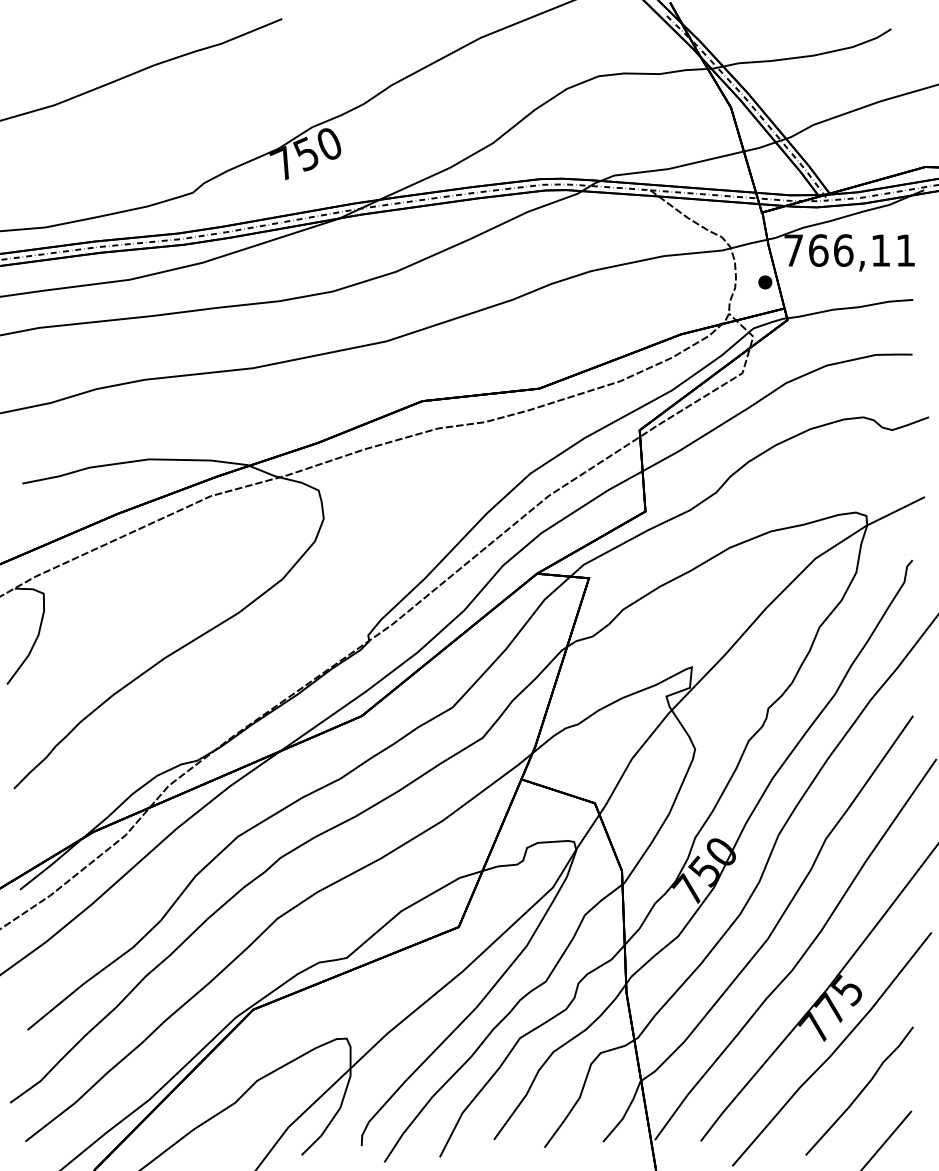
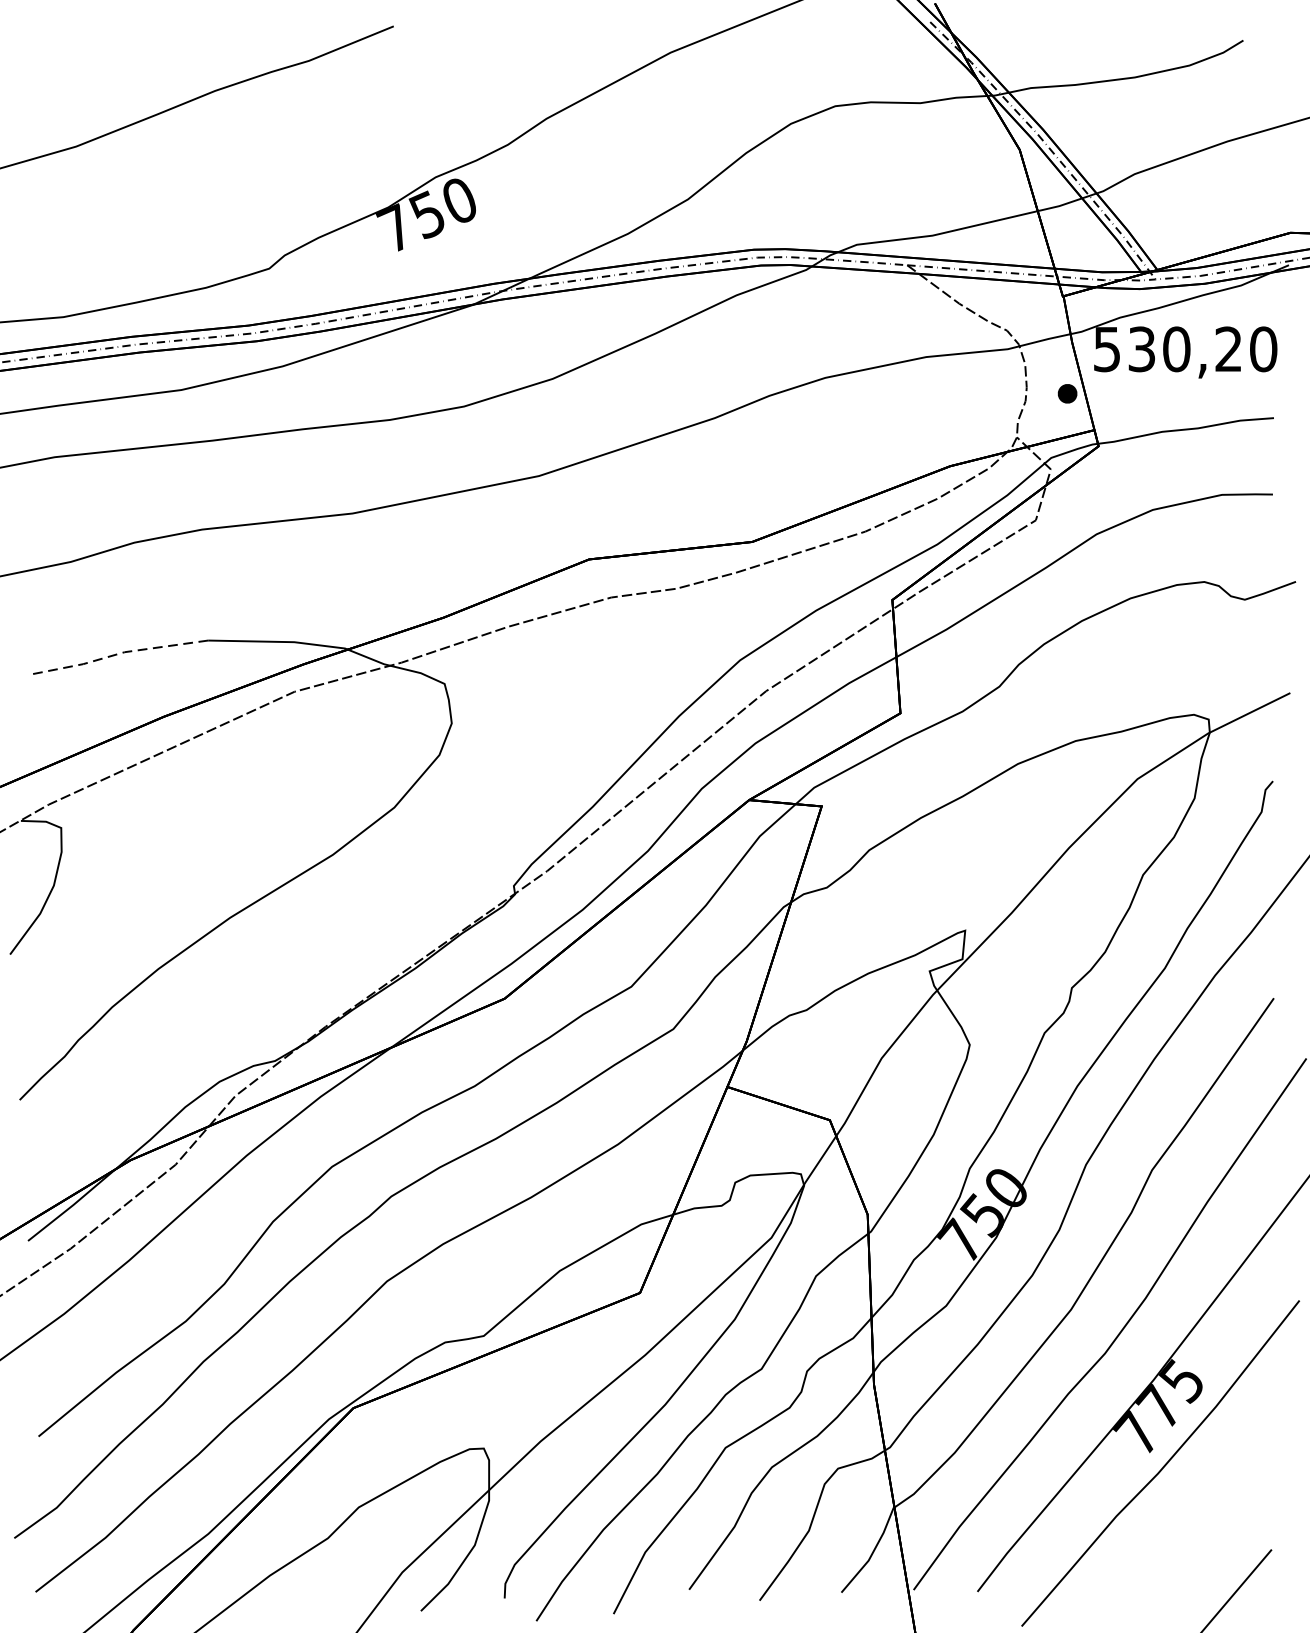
text: (849, 250) -> (1185, 349), 766,11 -> 530,20
line: (85, 468) -> (119, 653), solid -> dashed
curve: (860, 1091) -> (1200, 1522), removed

